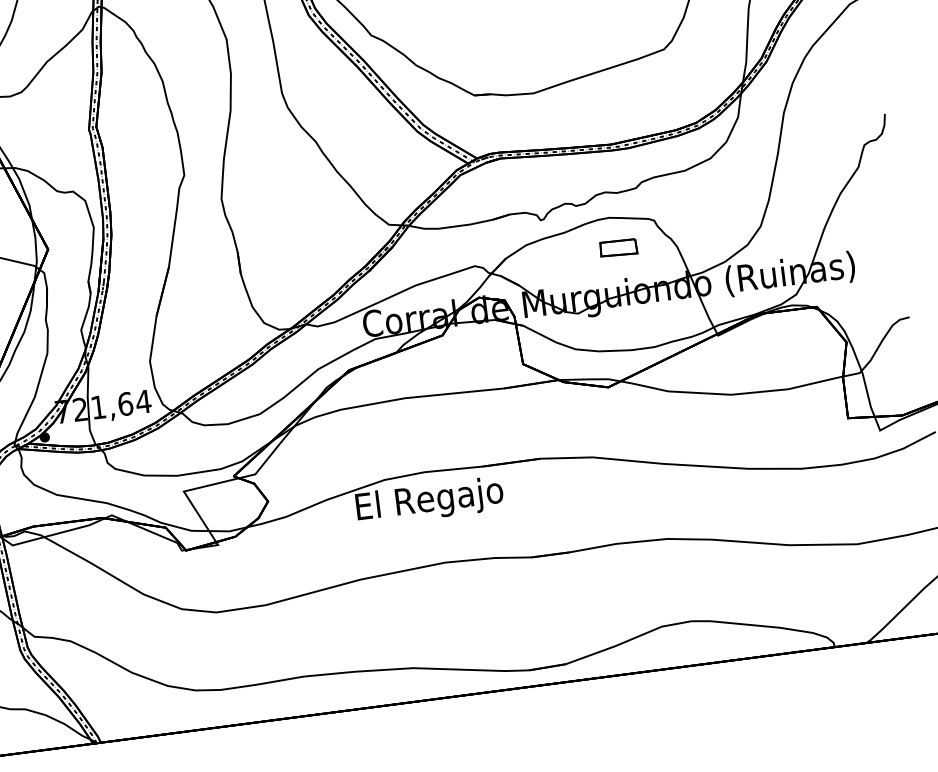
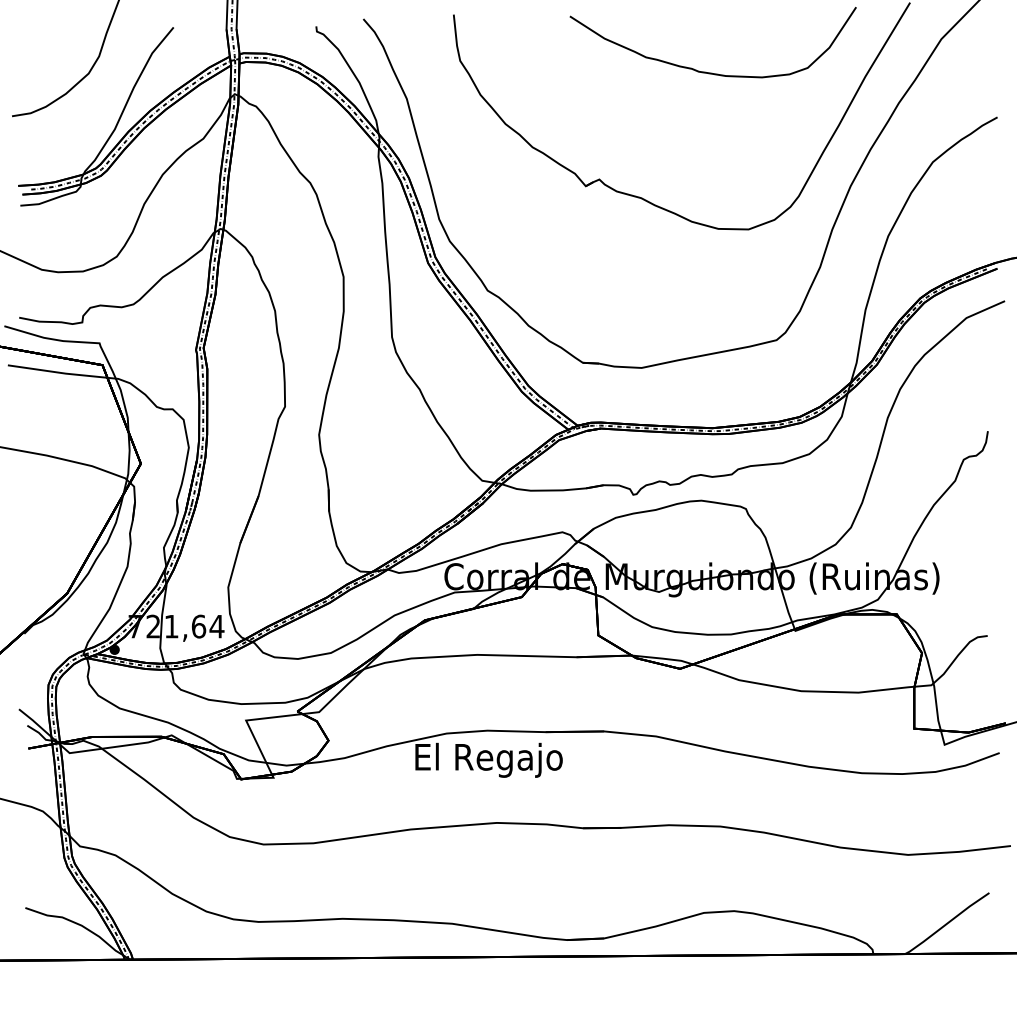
part: (618, 247) -> (707, 531), removed

